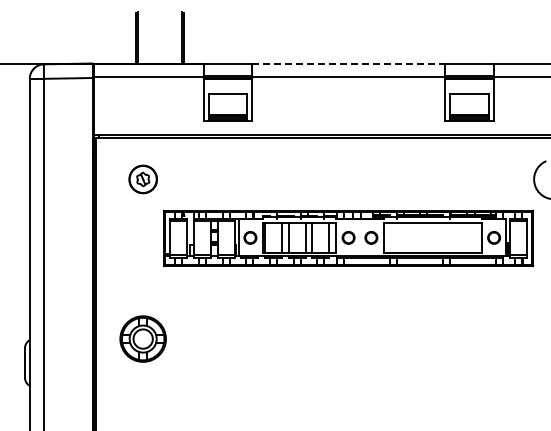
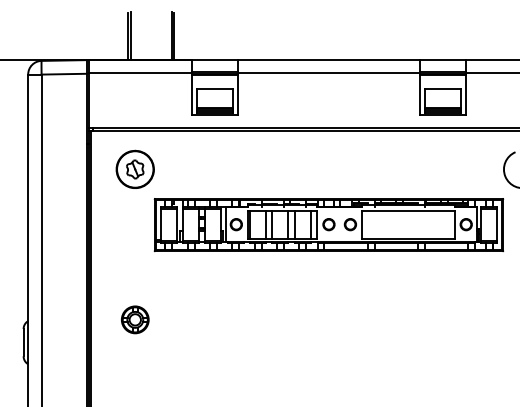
line: (348, 63) -> (328, 60), dashed -> solid
part: (142, 179) -> (134, 169), size x1.43
part: (143, 338) -> (135, 319), size x0.62

